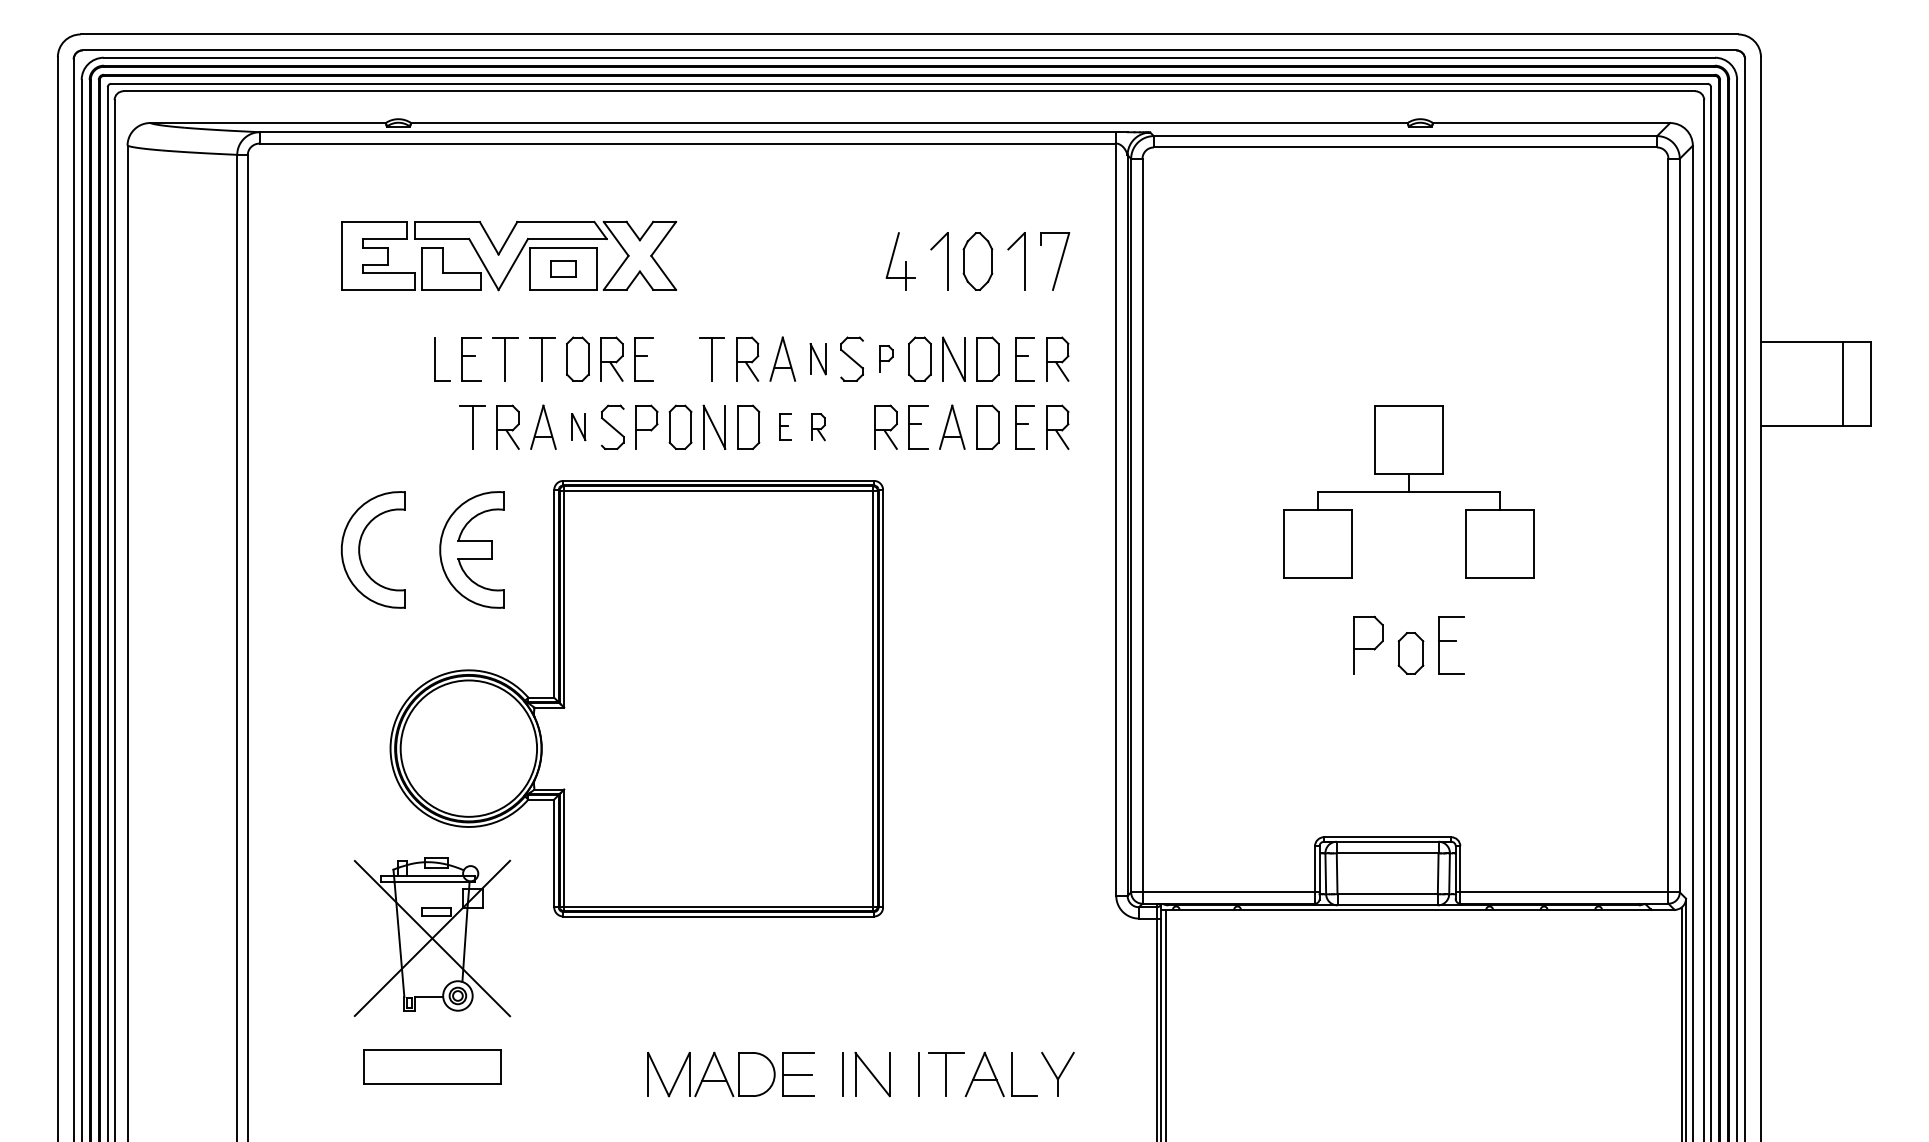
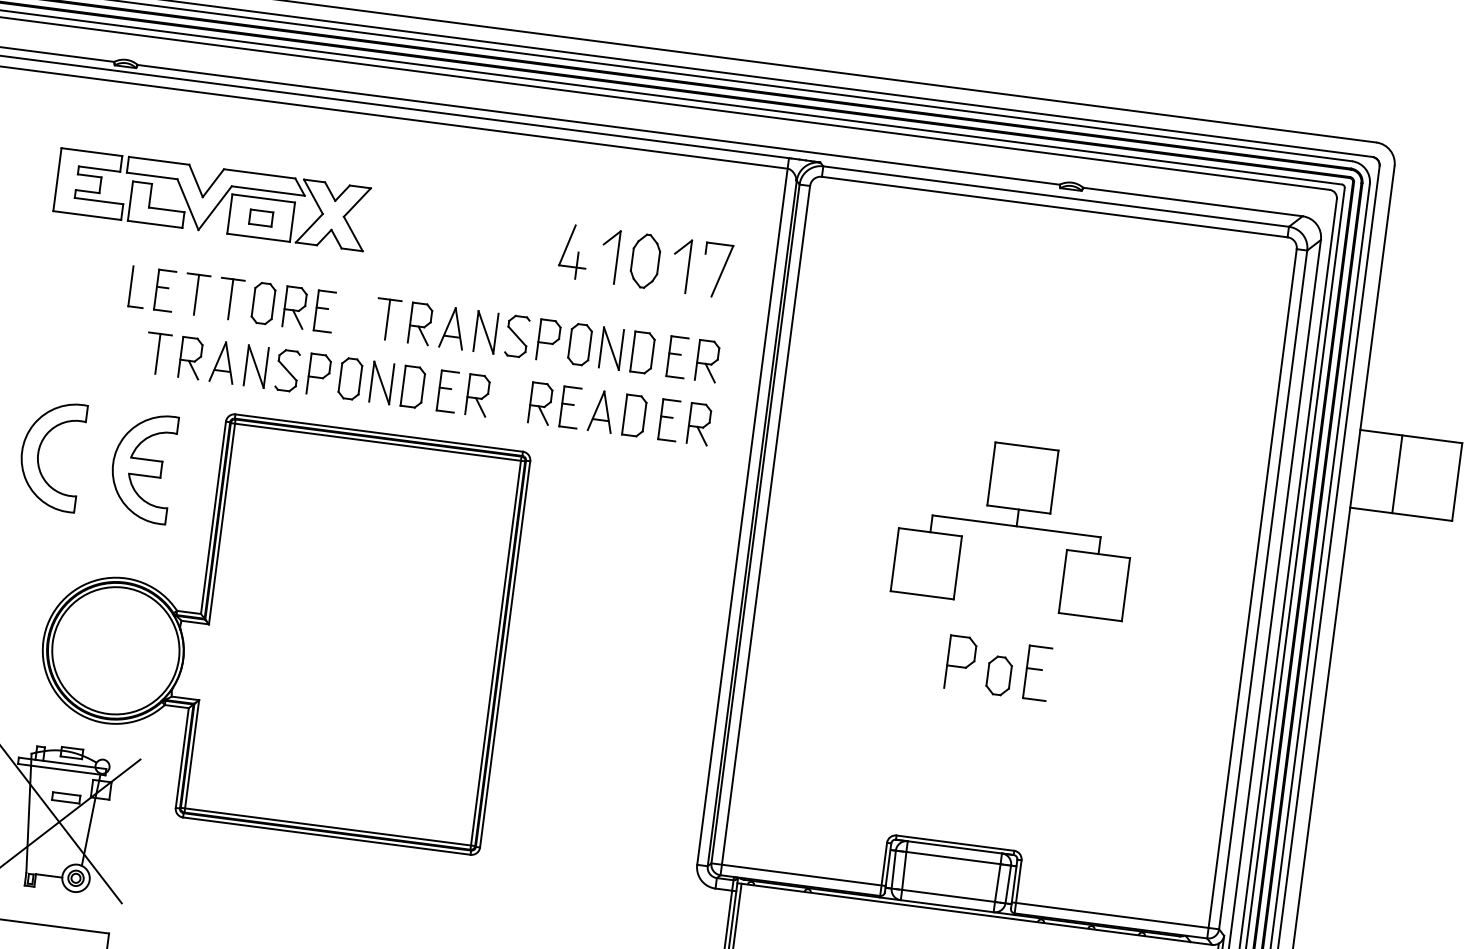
part: (817, 358) -> (485, 331), size x1.43
part: (885, 358) -> (548, 339), size x1.67
line: (1843, 384) -> (1397, 474), moved
part: (578, 426) -> (256, 365), size x1.67
part: (818, 426) -> (478, 394), size x1.67
part: (785, 427) -> (447, 391), size x1.67

